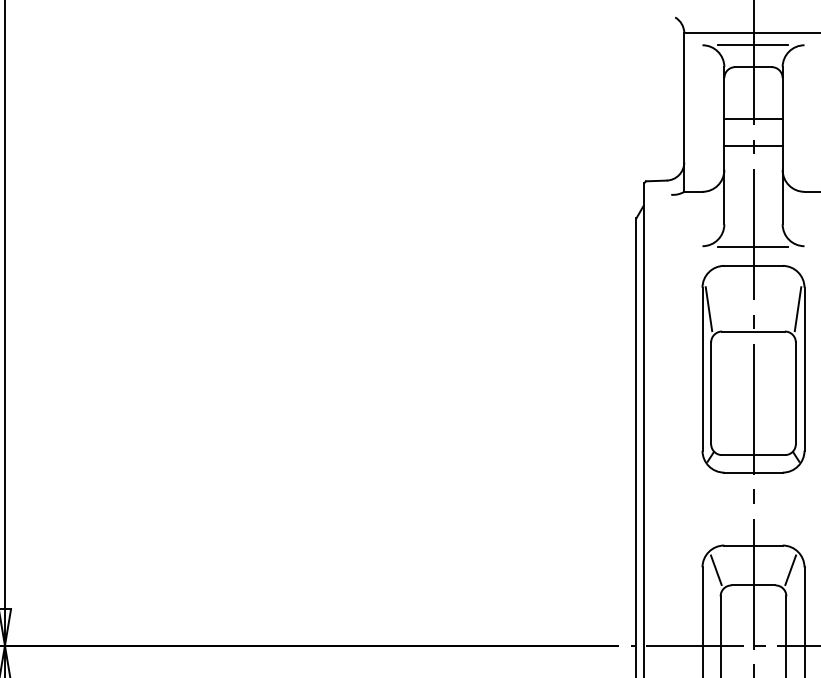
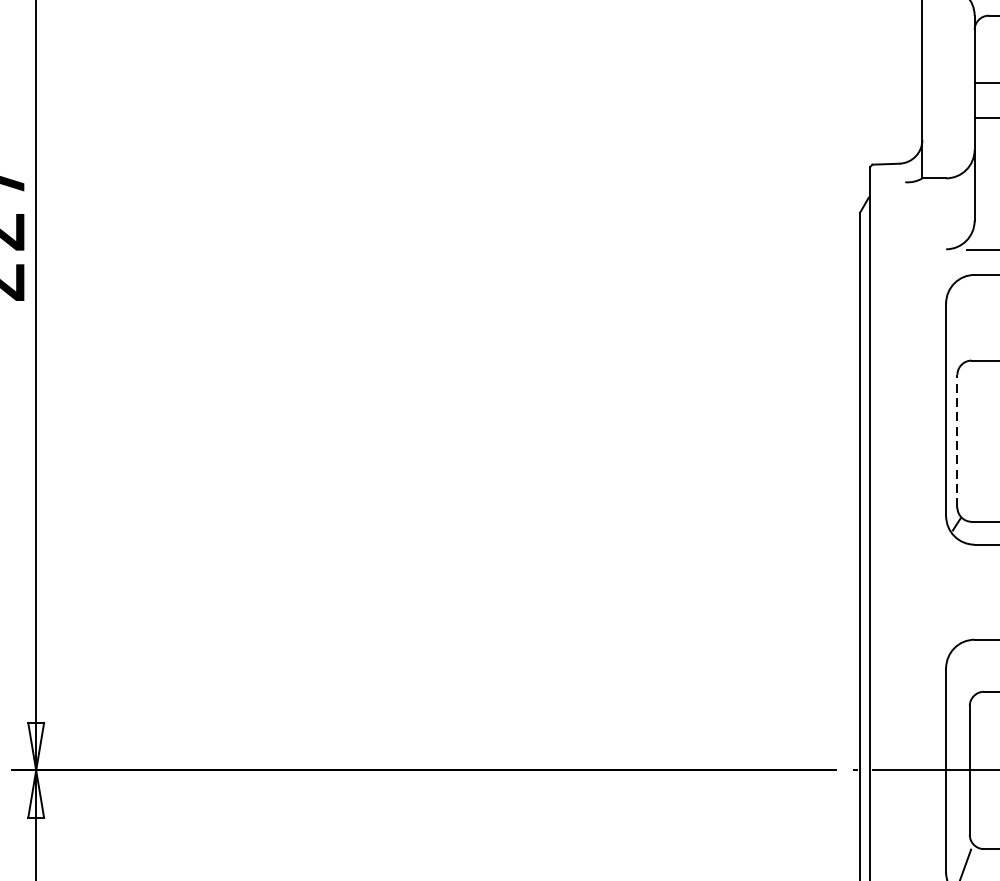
line: (708, 309) -> (953, 331), removed
line: (711, 393) -> (957, 441), solid -> dashed
line: (715, 570) -> (963, 672), removed

